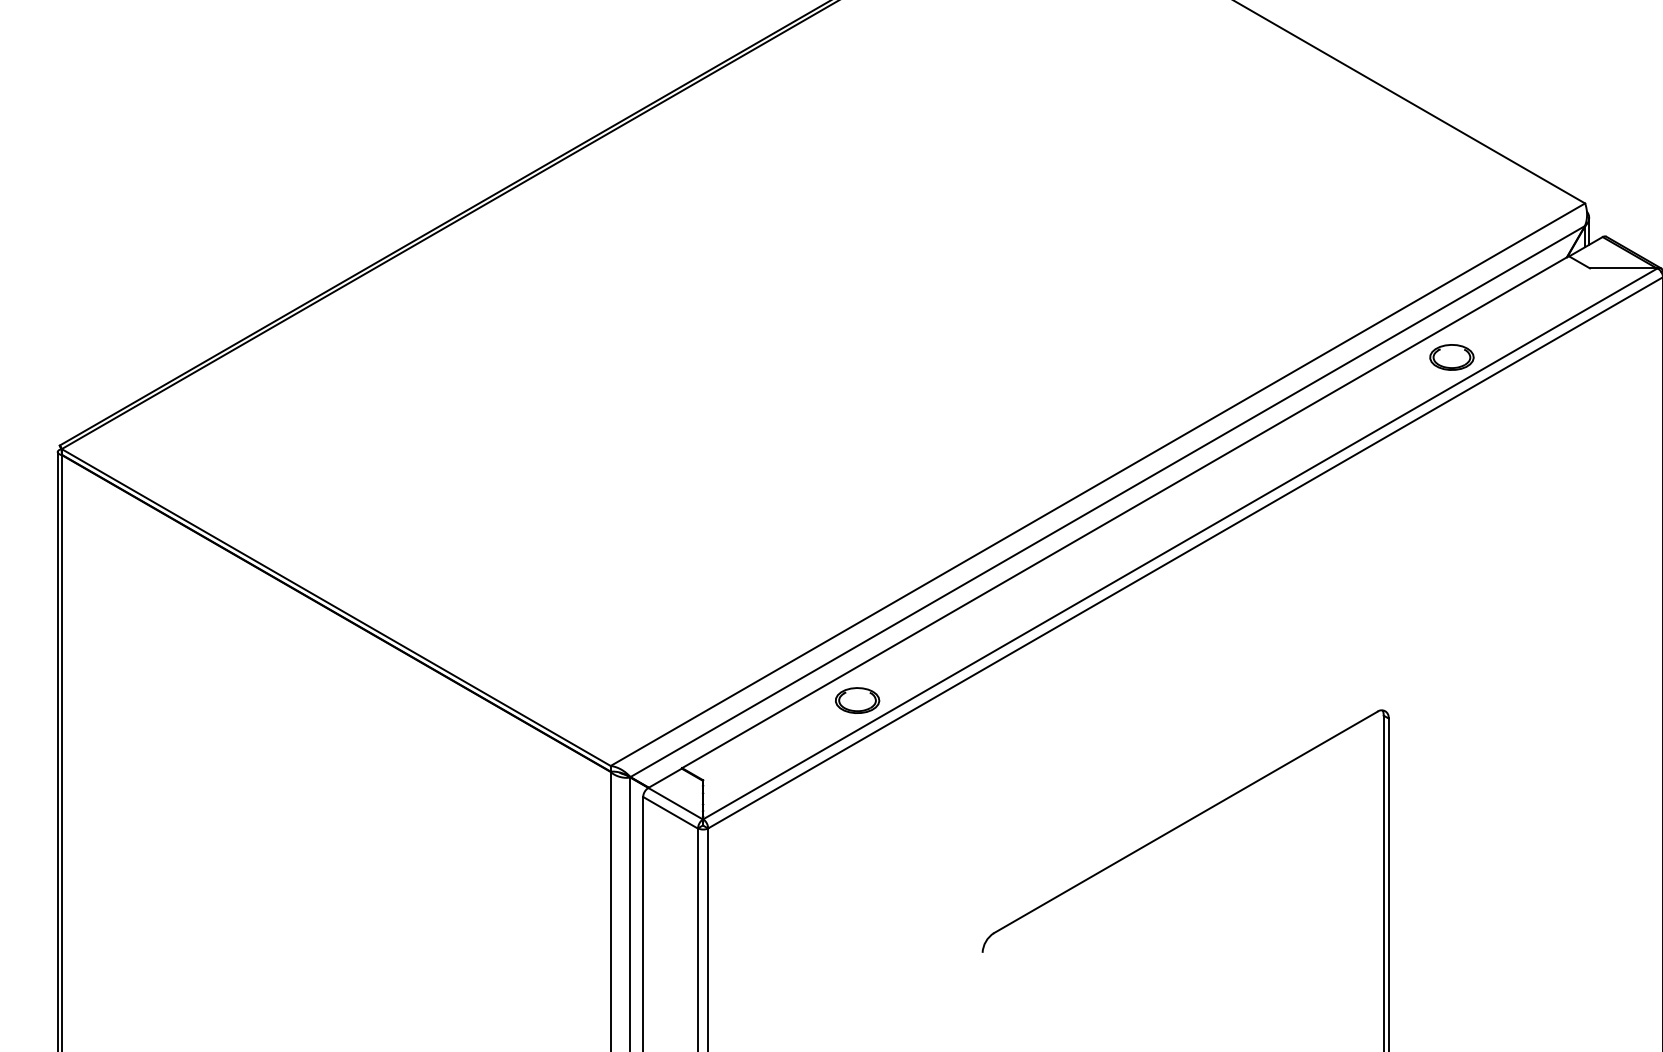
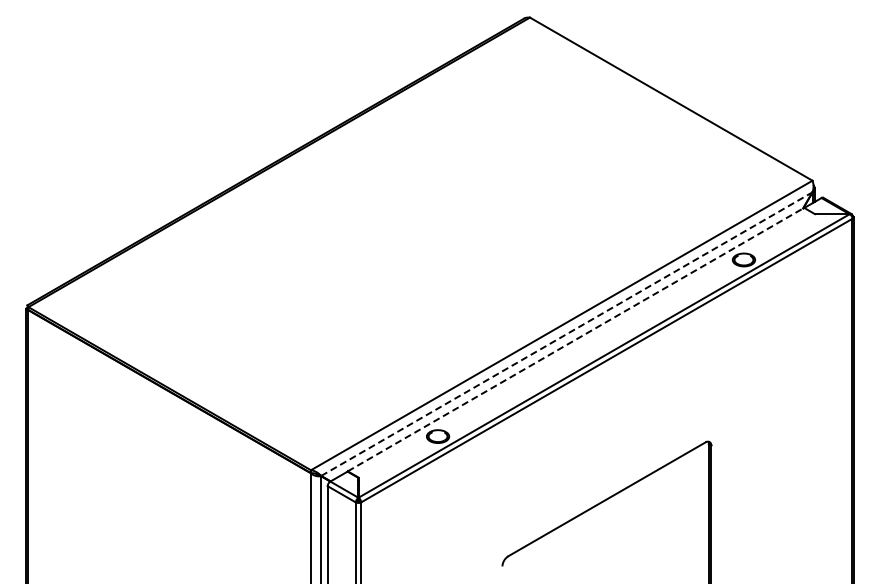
line: (1107, 502) -> (566, 334), solid -> dashed
line: (1126, 511) -> (576, 339), solid -> dashed

